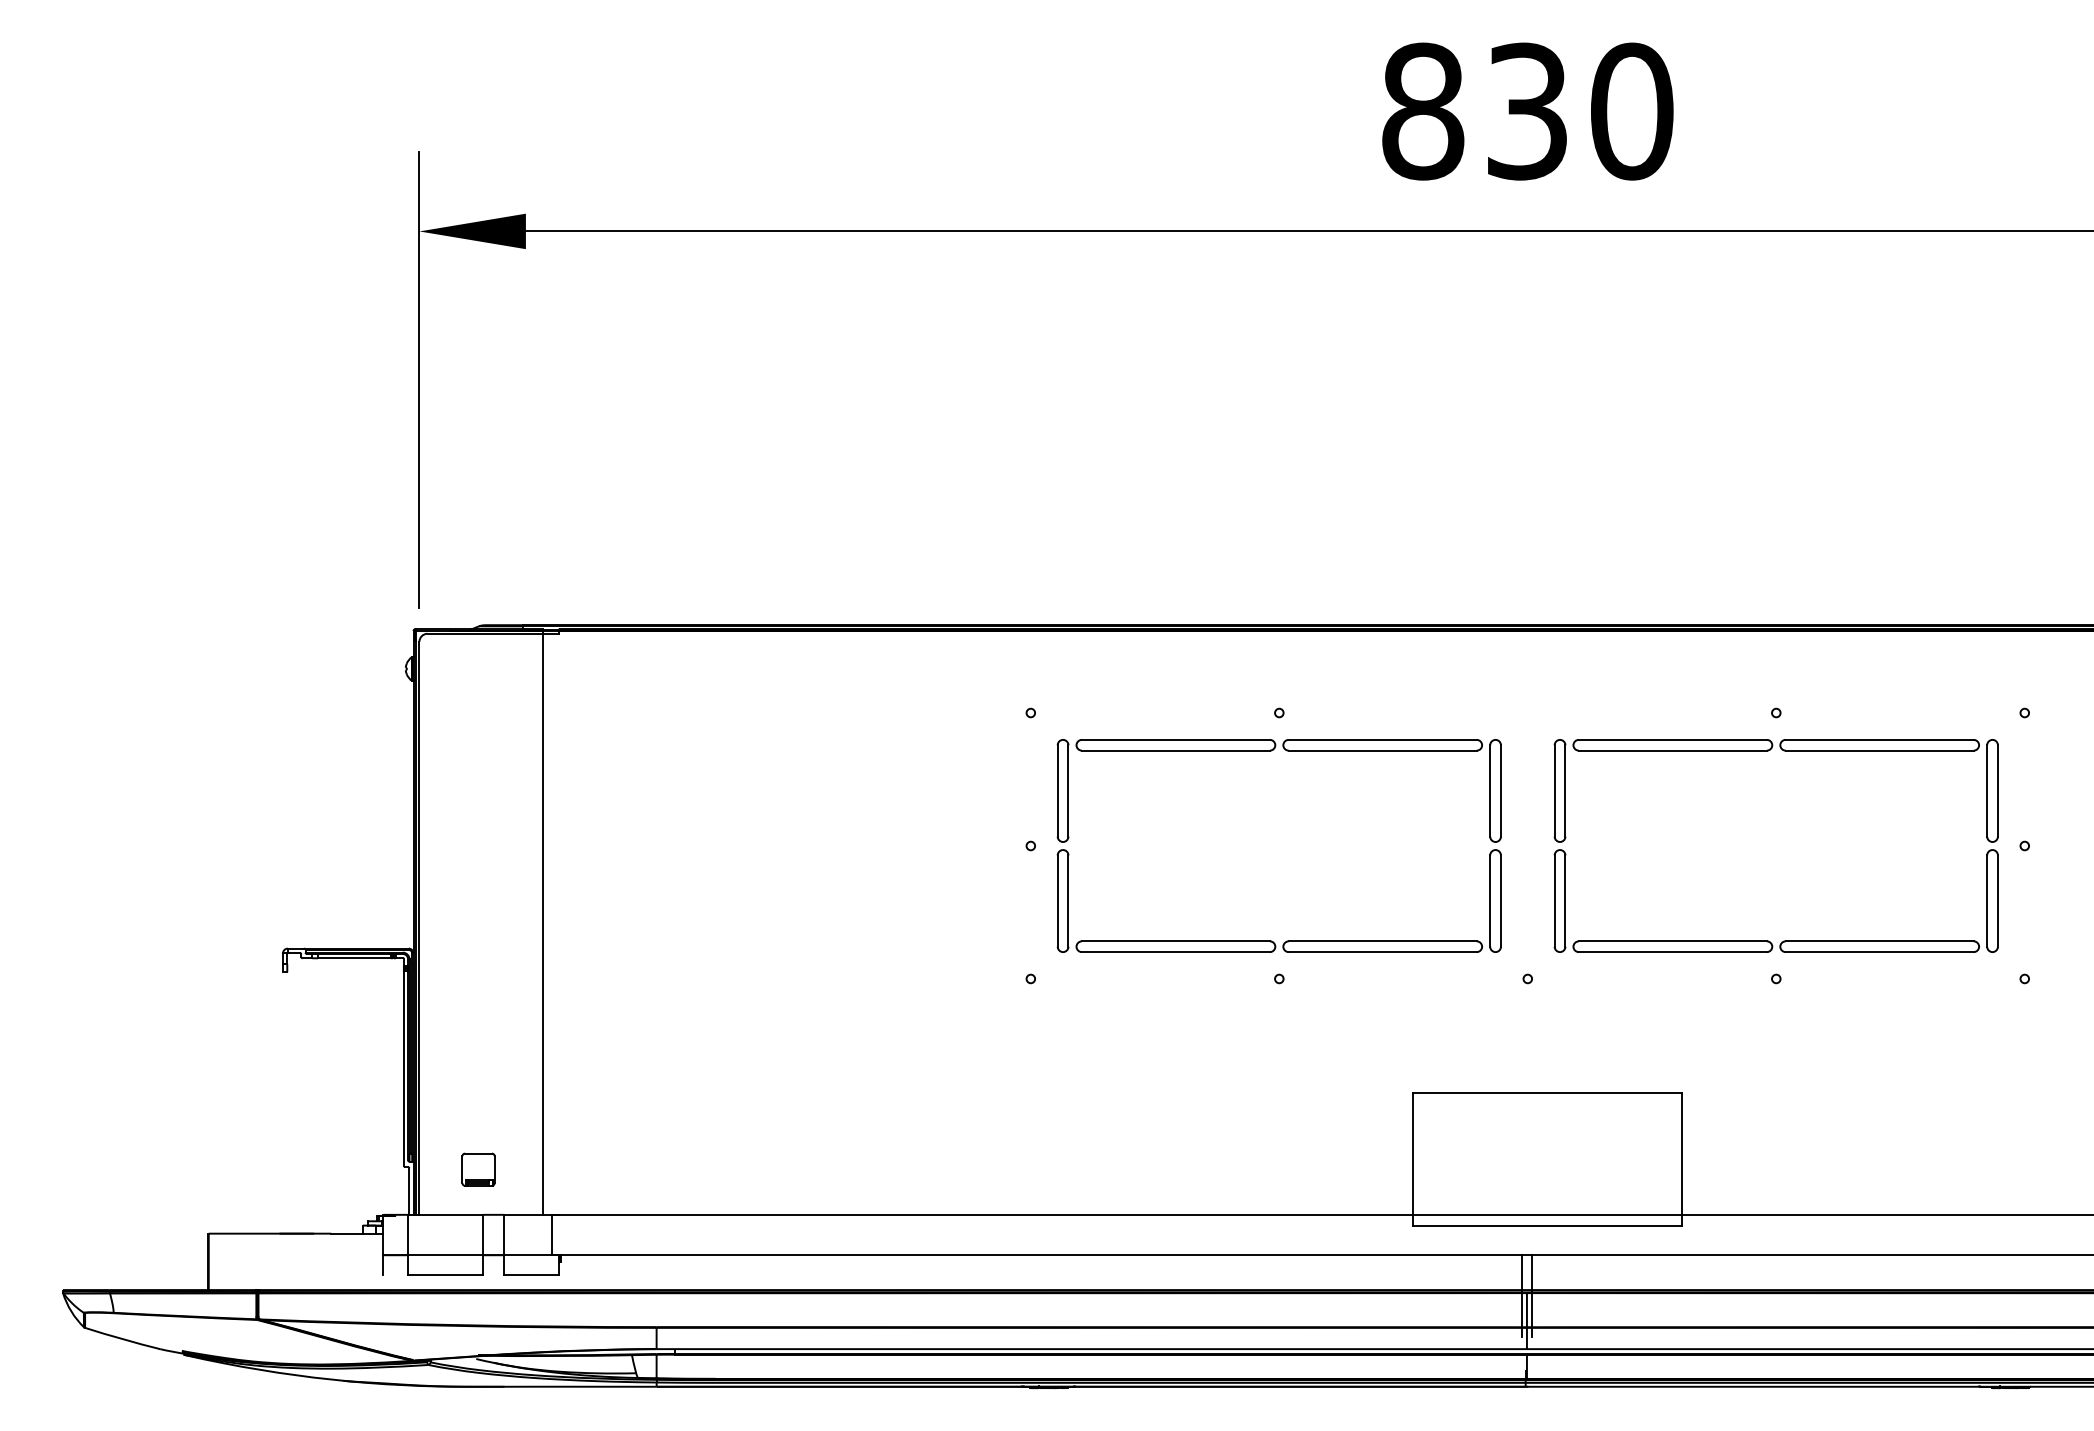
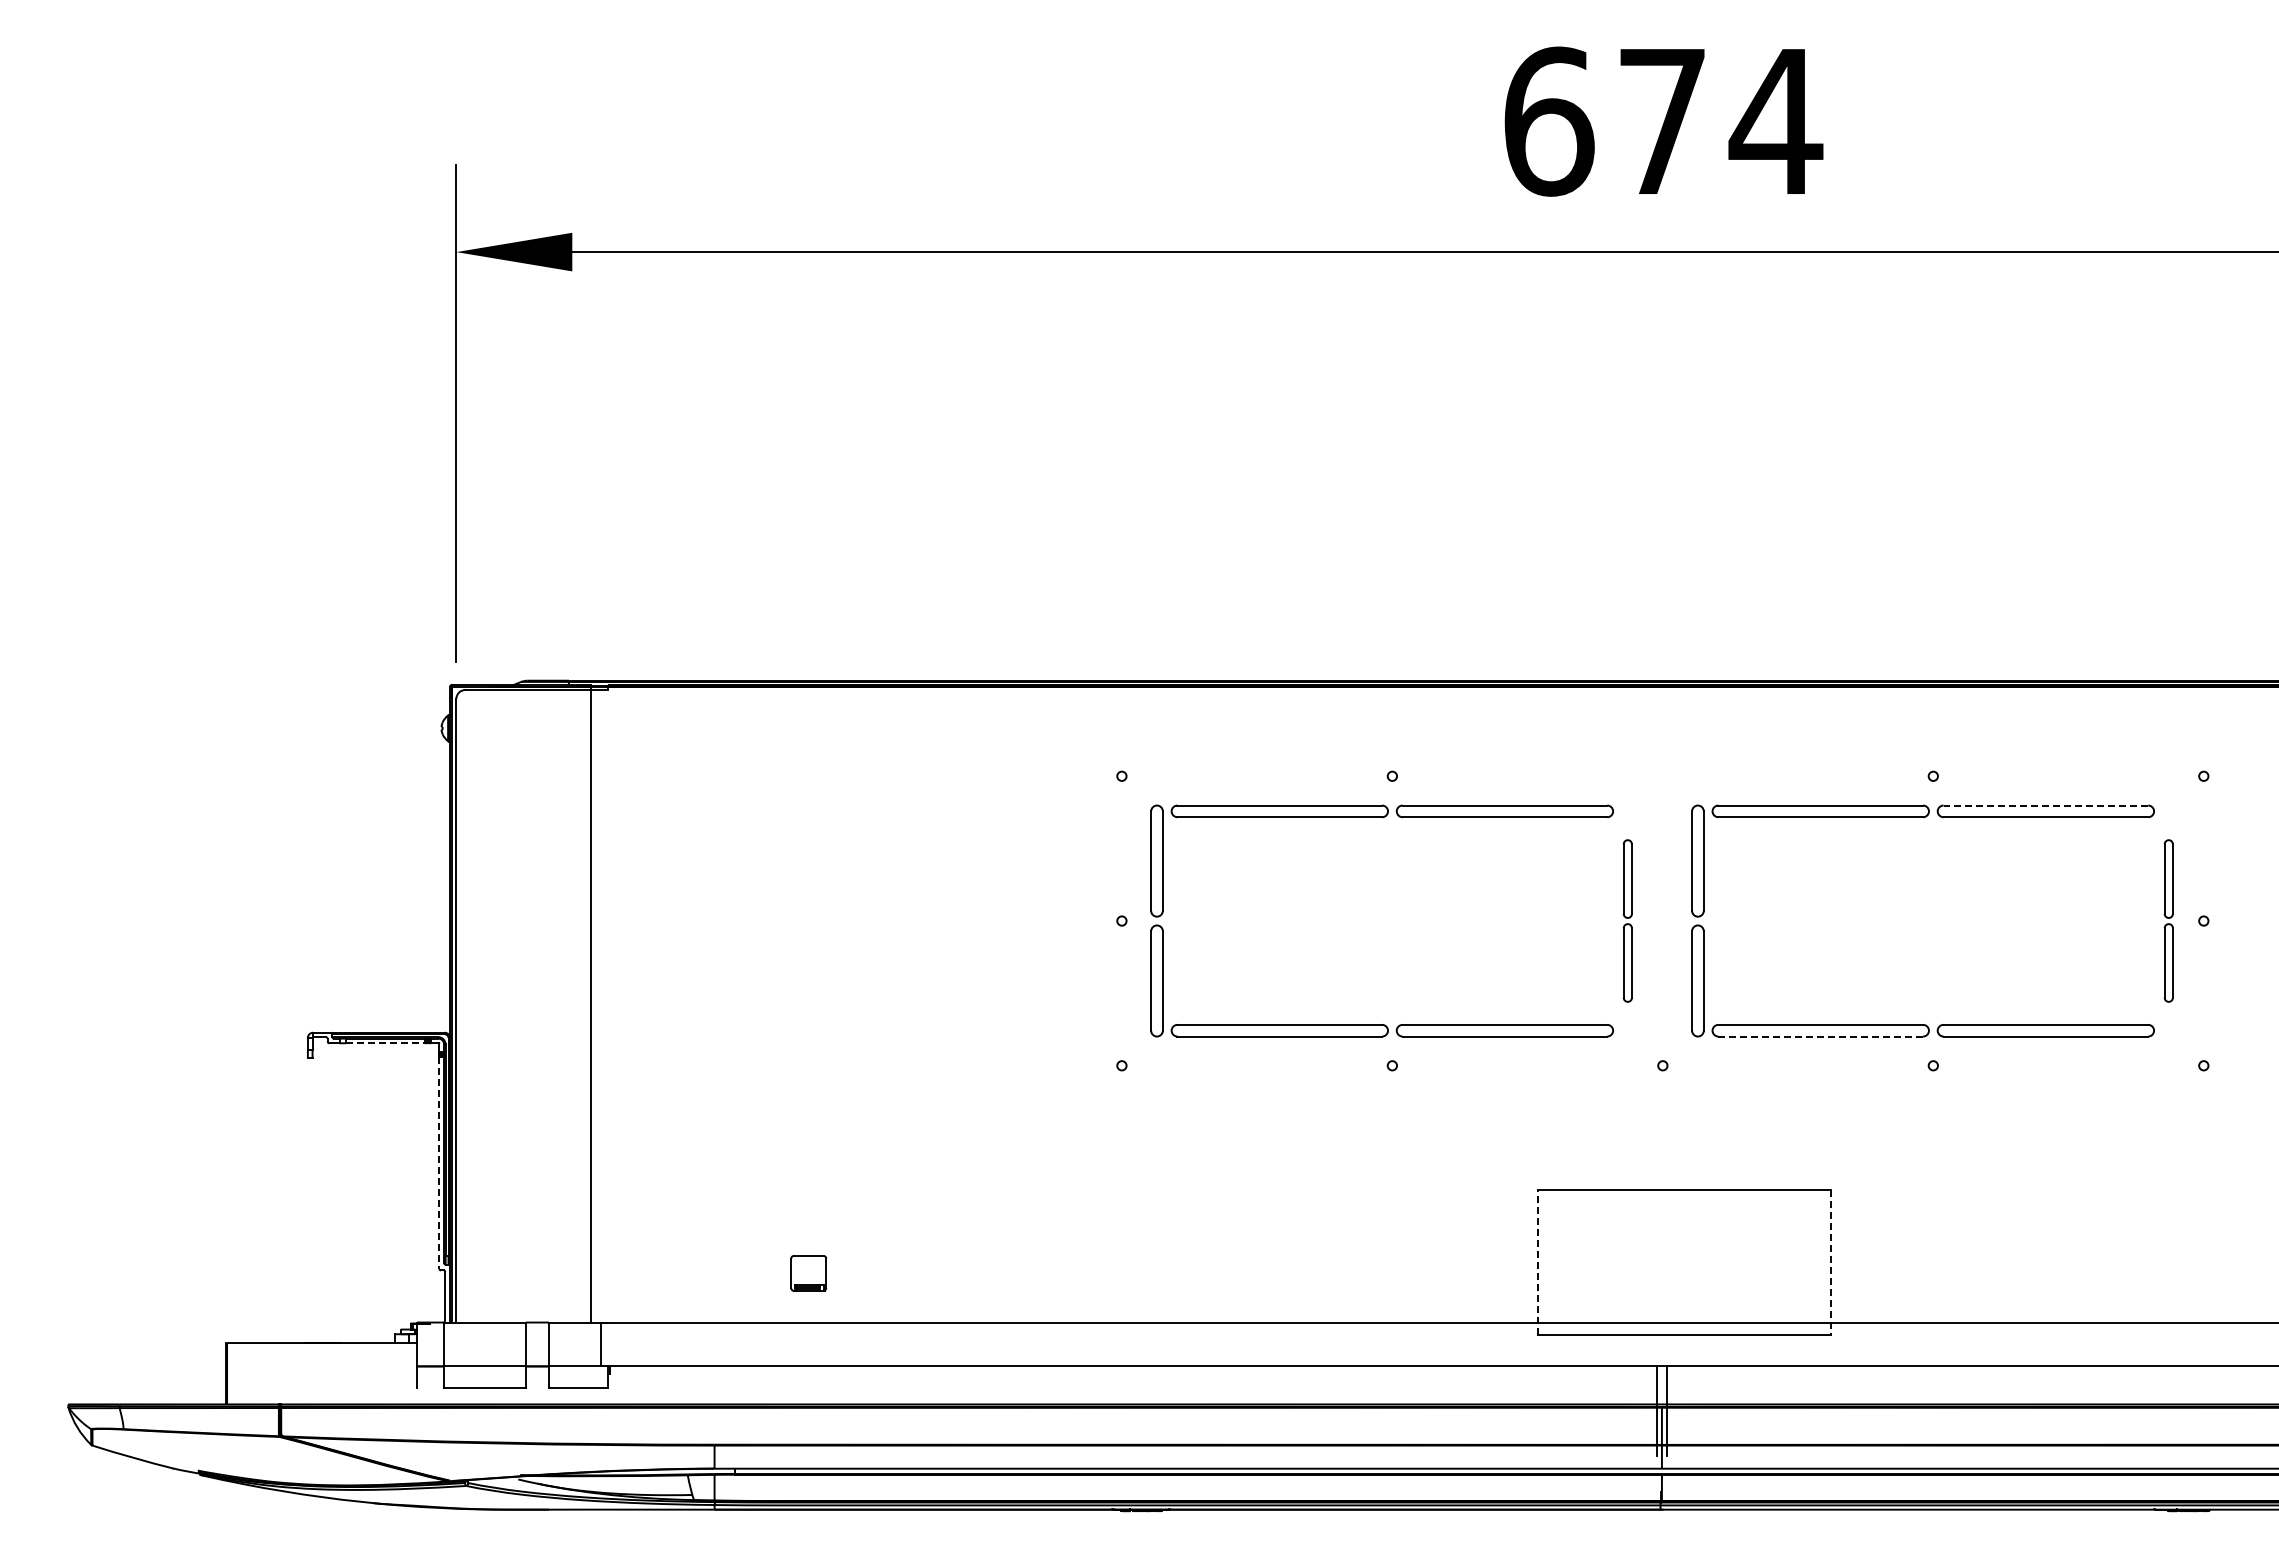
text: (1528, 111) -> (1663, 121), 830 -> 674
line: (1879, 739) -> (2045, 805), solid -> dashed
part: (1495, 845) -> (1627, 920), size x0.7
part: (1992, 845) -> (2168, 920), size x0.7
line: (1672, 952) -> (1820, 1036), solid -> dashed
line: (354, 958) -> (385, 1043), solid -> dashed
line: (403, 1068) -> (439, 1163), solid -> dashed
line: (1413, 1158) -> (1538, 1261), solid -> dashed
line: (1681, 1159) -> (1830, 1262), solid -> dashed
part: (478, 1169) -> (808, 1273), moved

